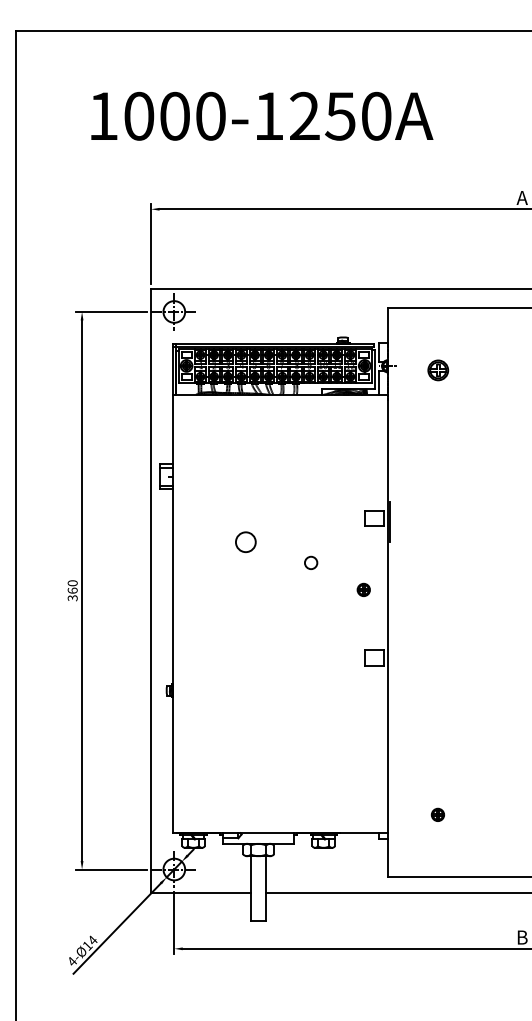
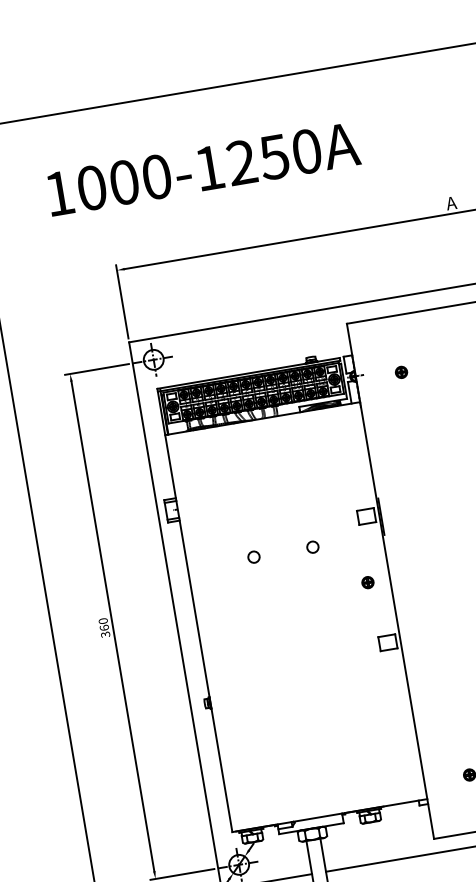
part: (437, 370) -> (401, 372), size x0.62
circle: (246, 541) -> (254, 556), size x0.62
circle: (311, 562) -> (313, 546), moved

